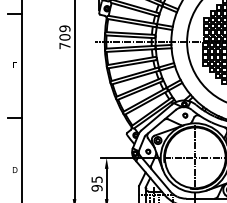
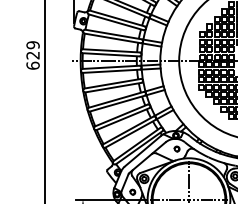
text: (64, 41) -> (32, 60), 709 -> 629

